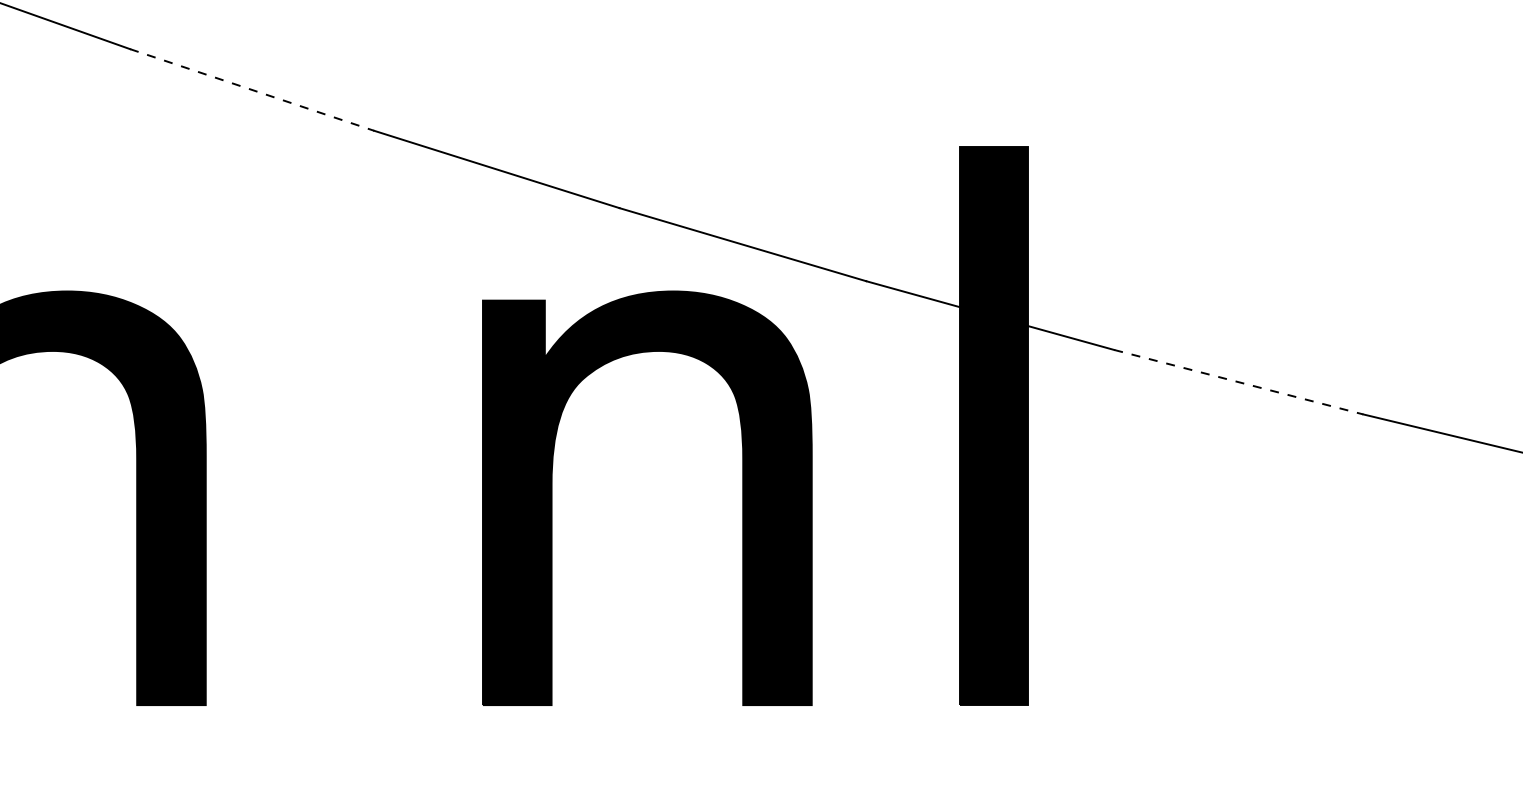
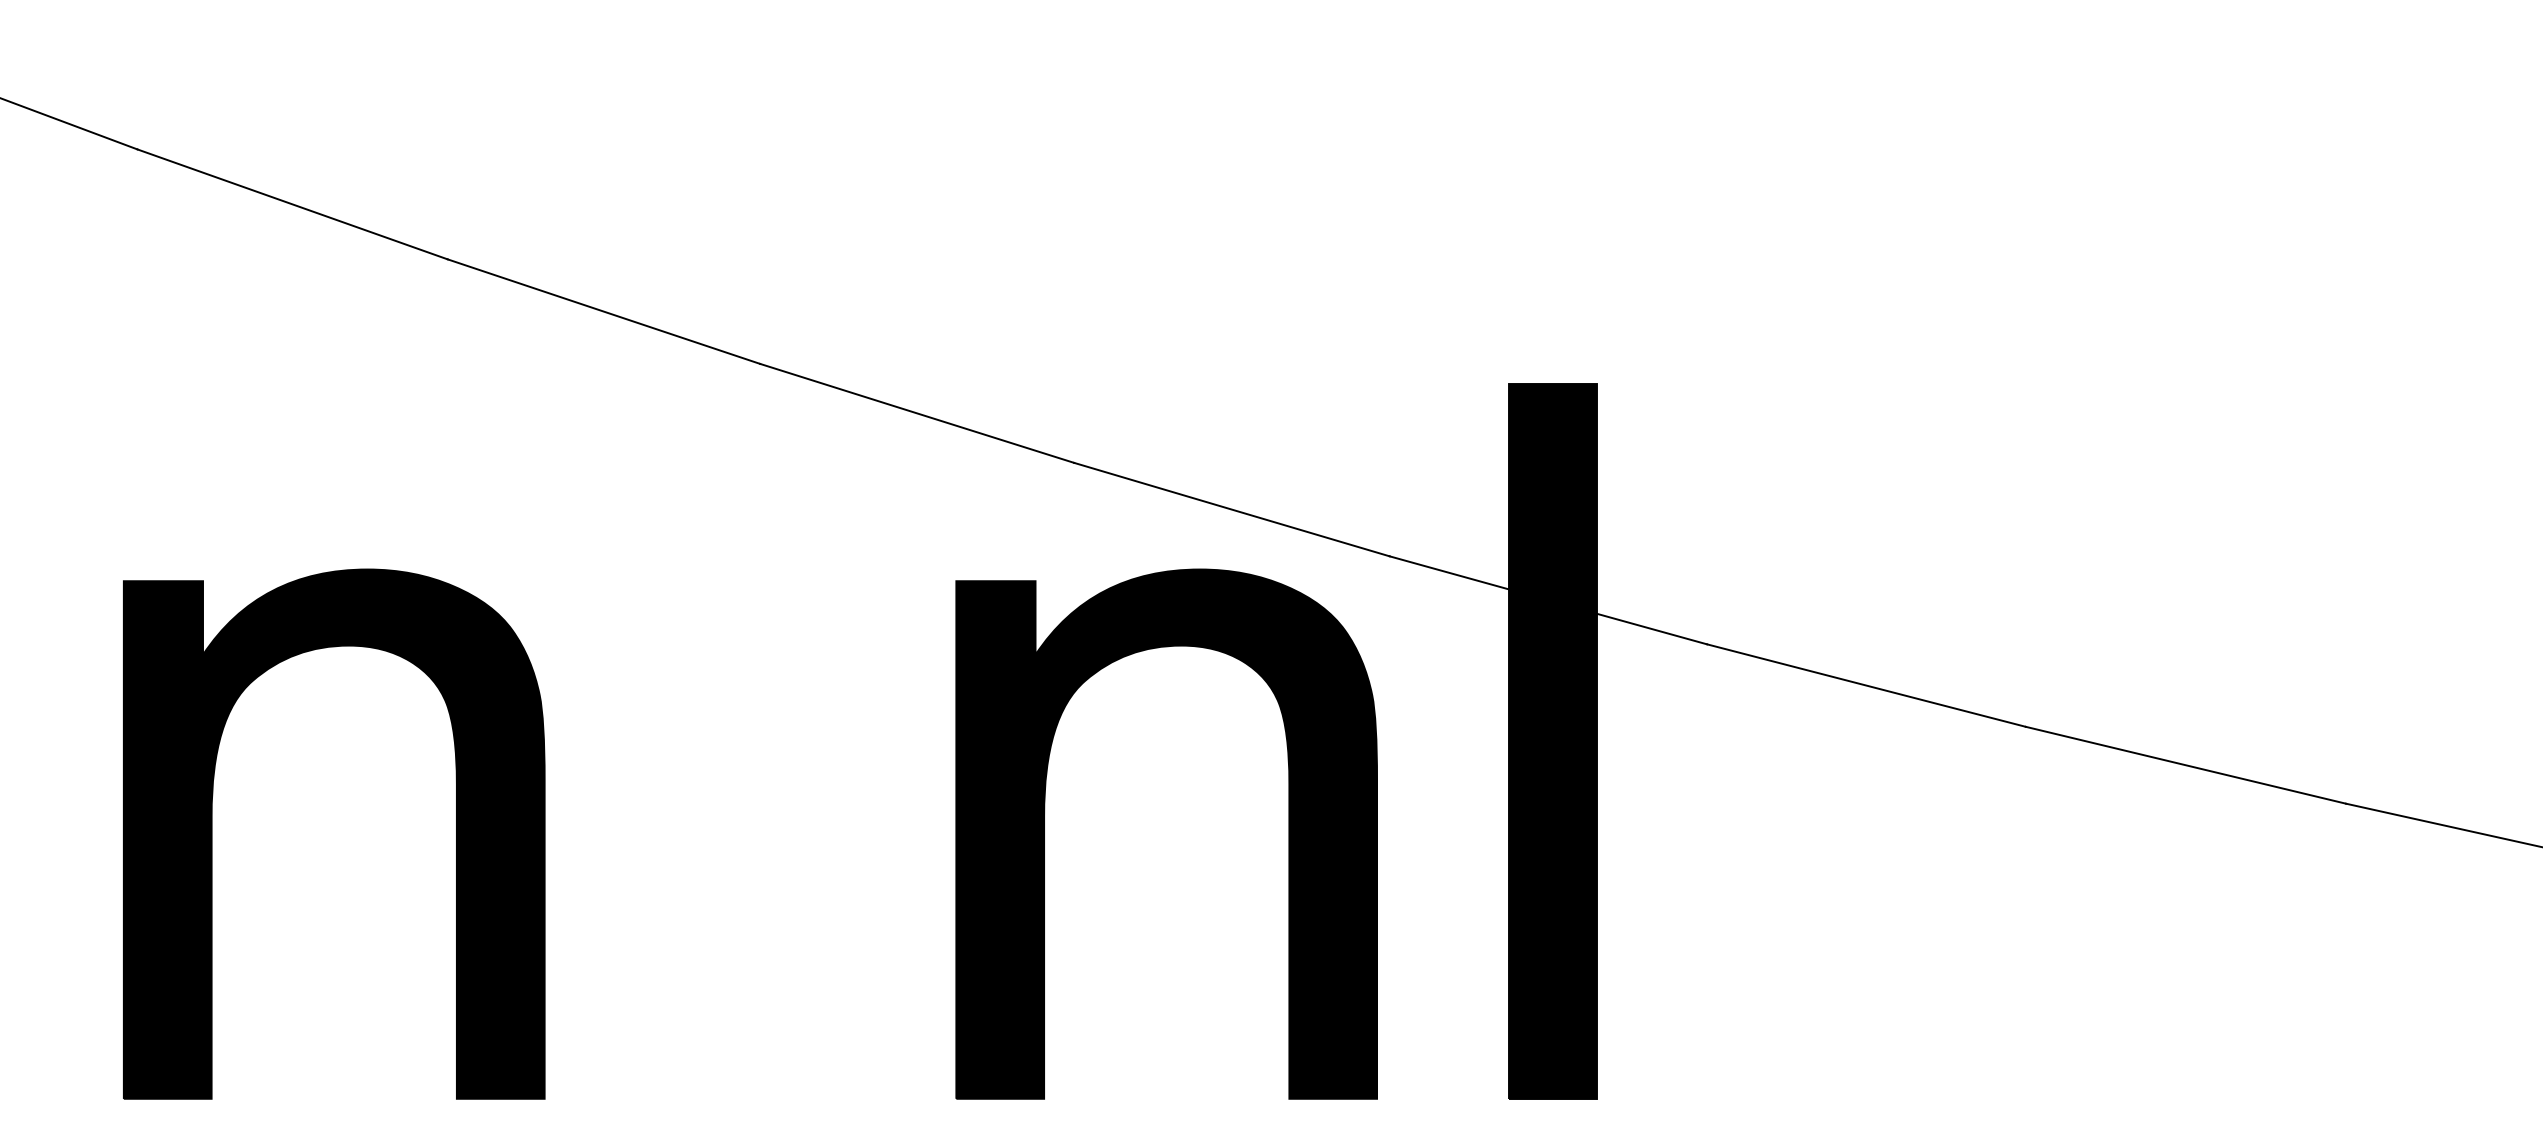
line: (251, 89) -> (603, 311), dashed -> solid
line: (1238, 382) -> (1866, 685), dashed -> solid
part: (551, 497) -> (1044, 833), moved

